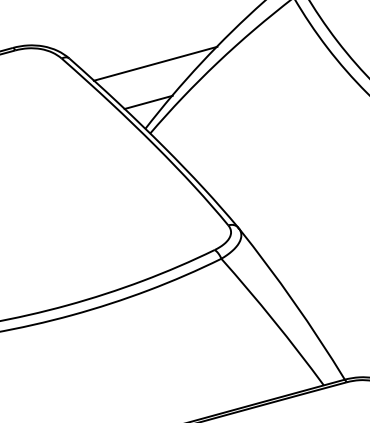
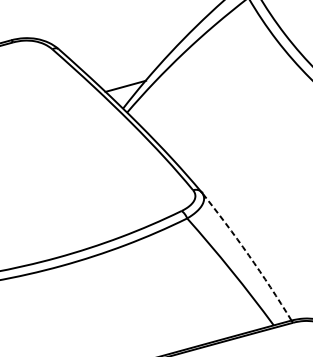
line: (155, 63) -> (131, 53), removed
arc: (294, 302) -> (249, 255), solid -> dashed

